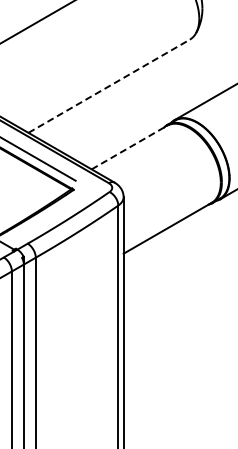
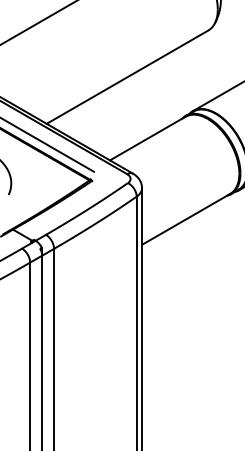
line: (109, 85) -> (127, 76), dashed -> solid
line: (129, 147) -> (147, 138), dashed -> solid

